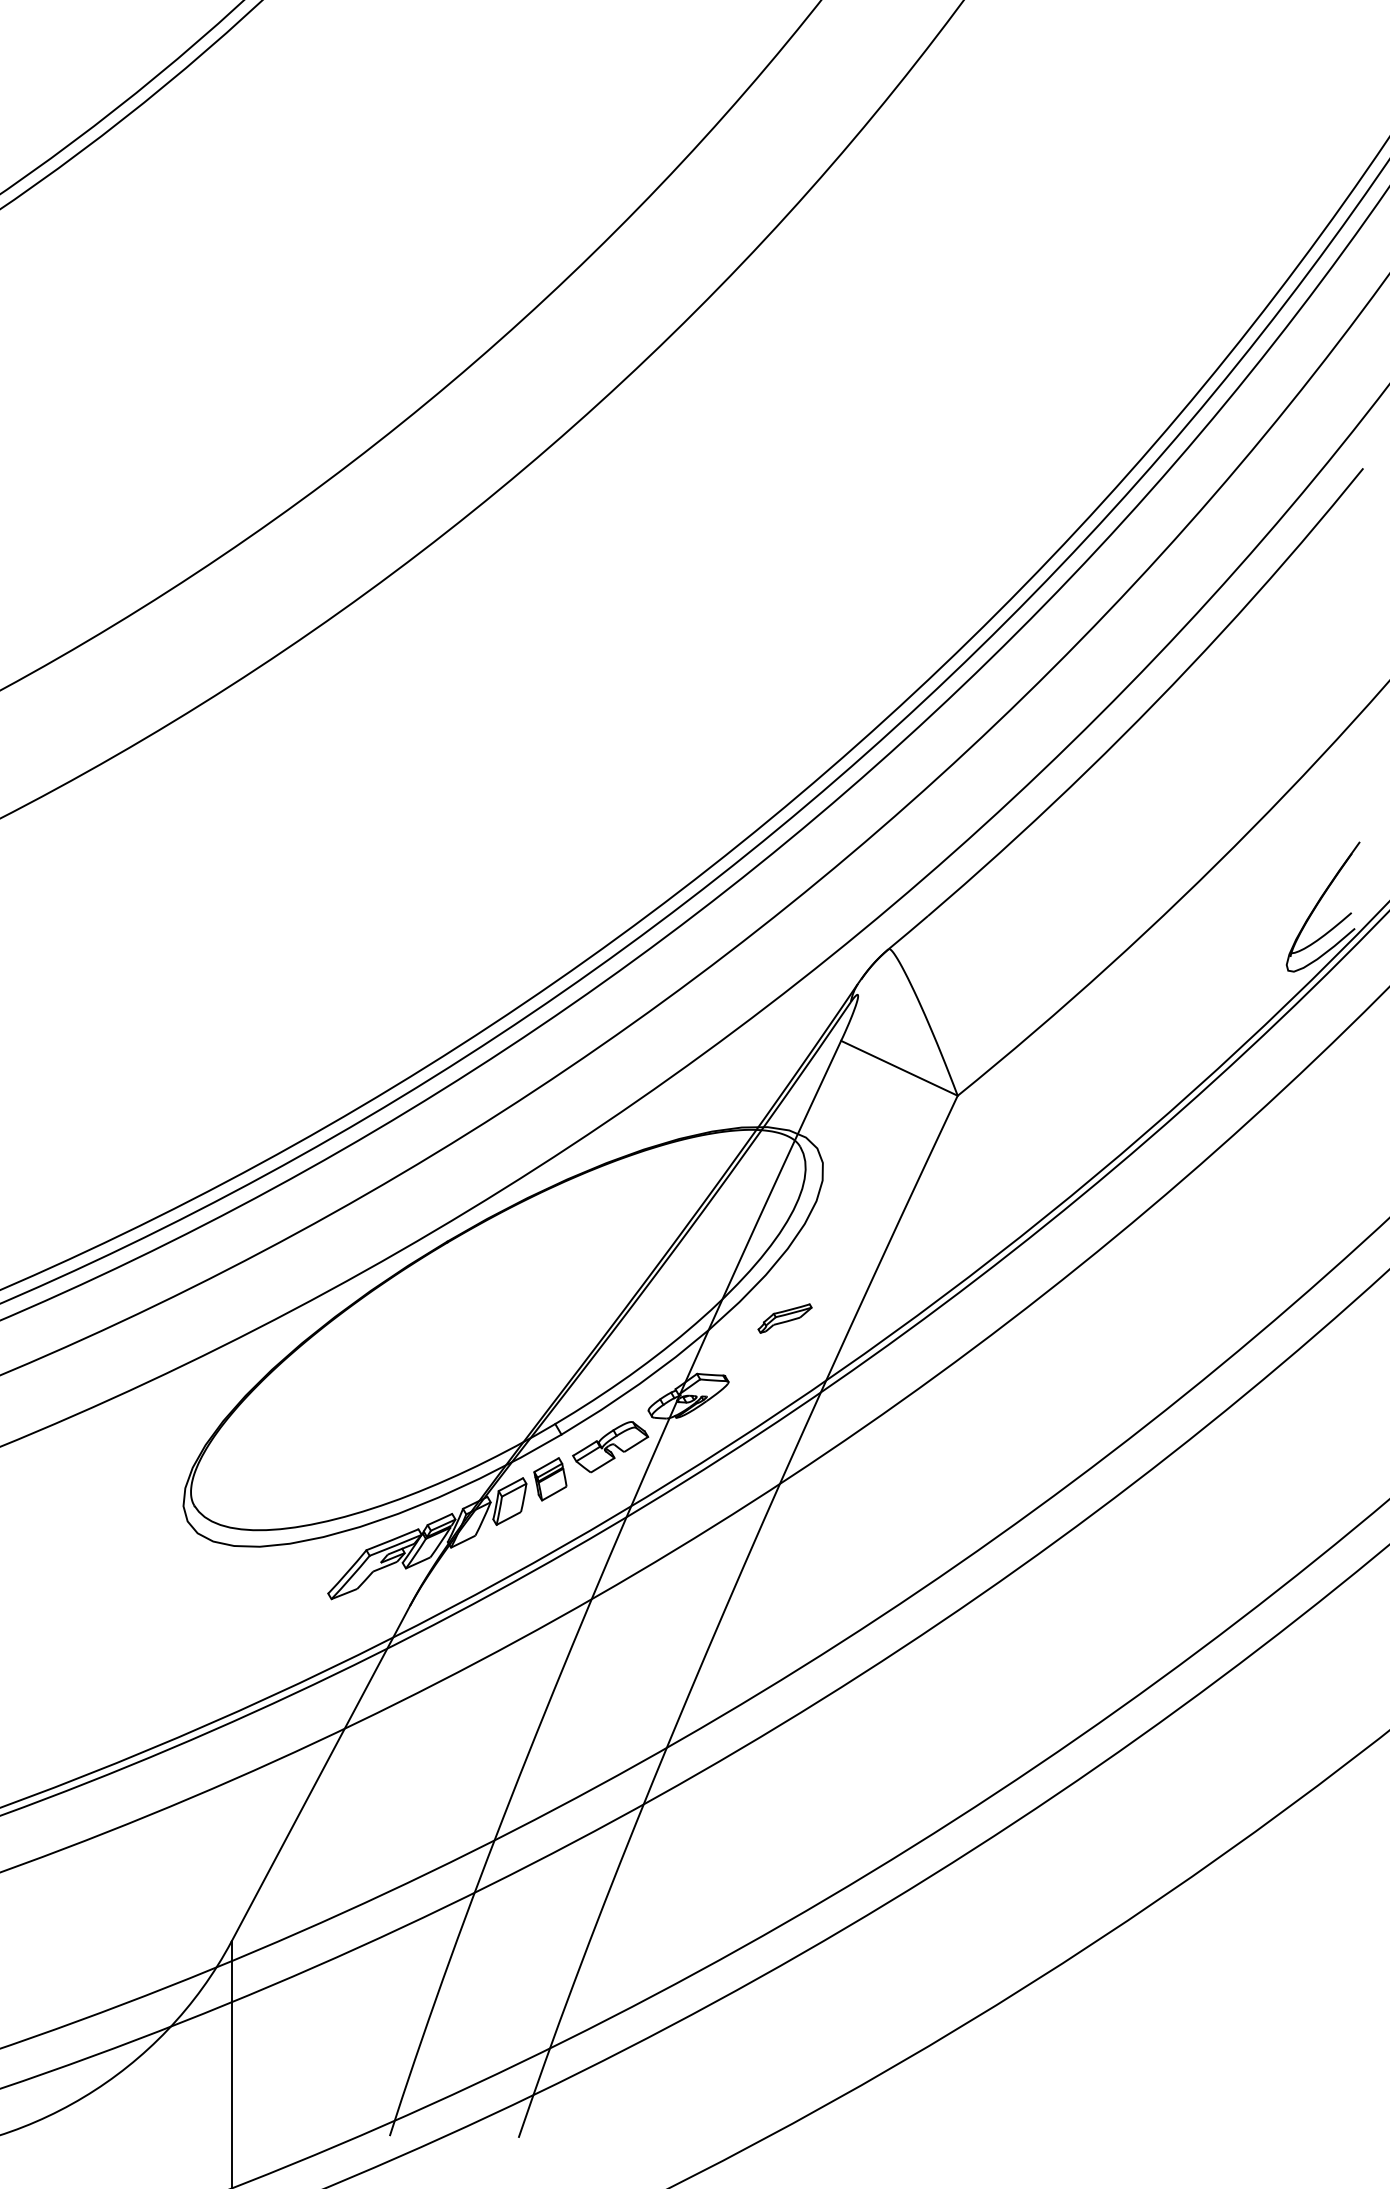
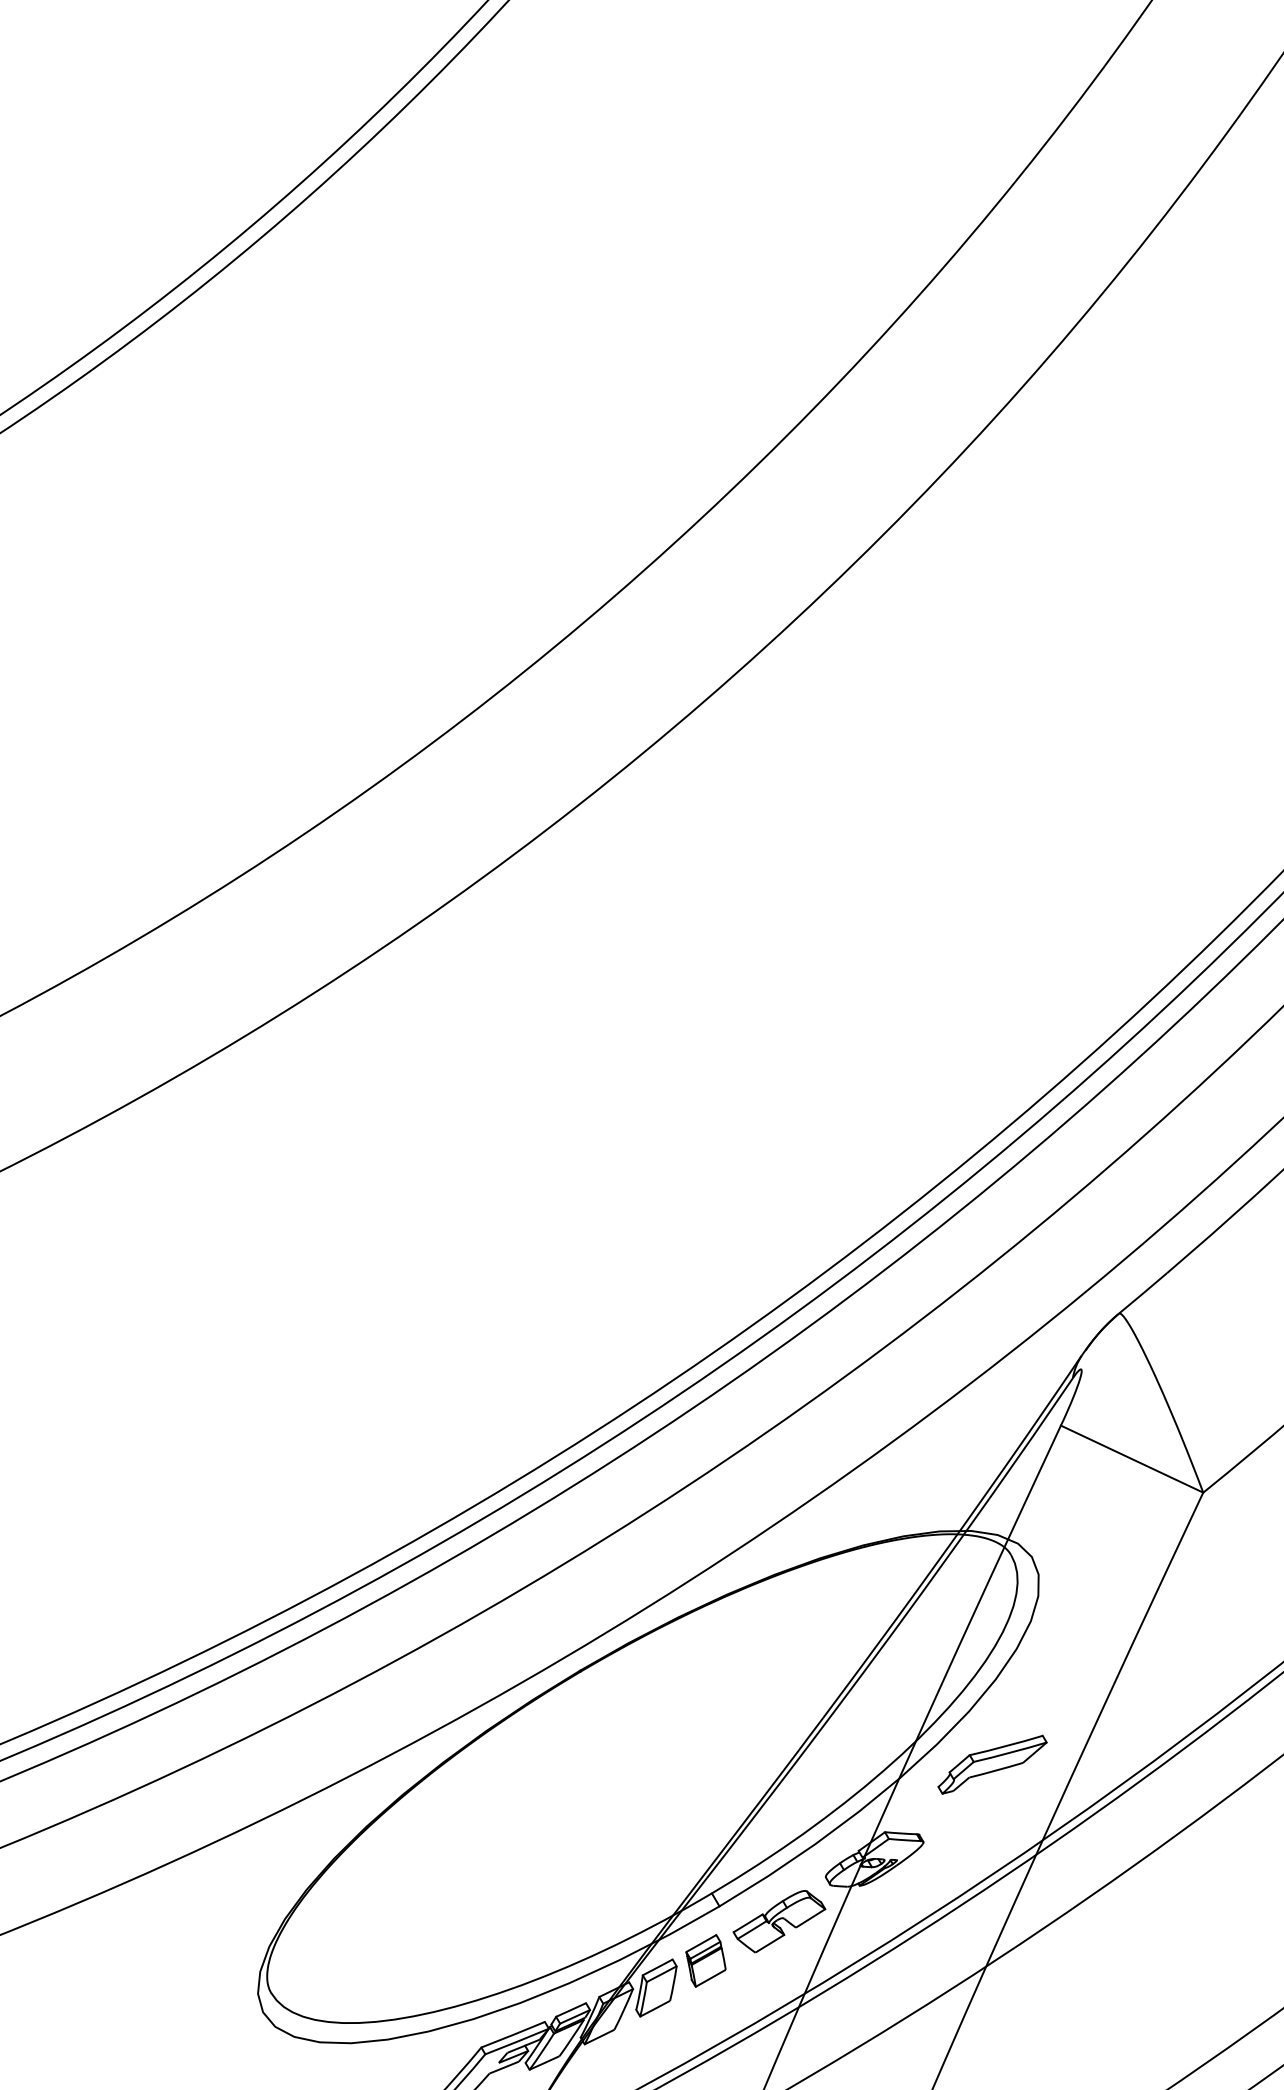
part: (784, 1318) -> (991, 1764), size x1.67

